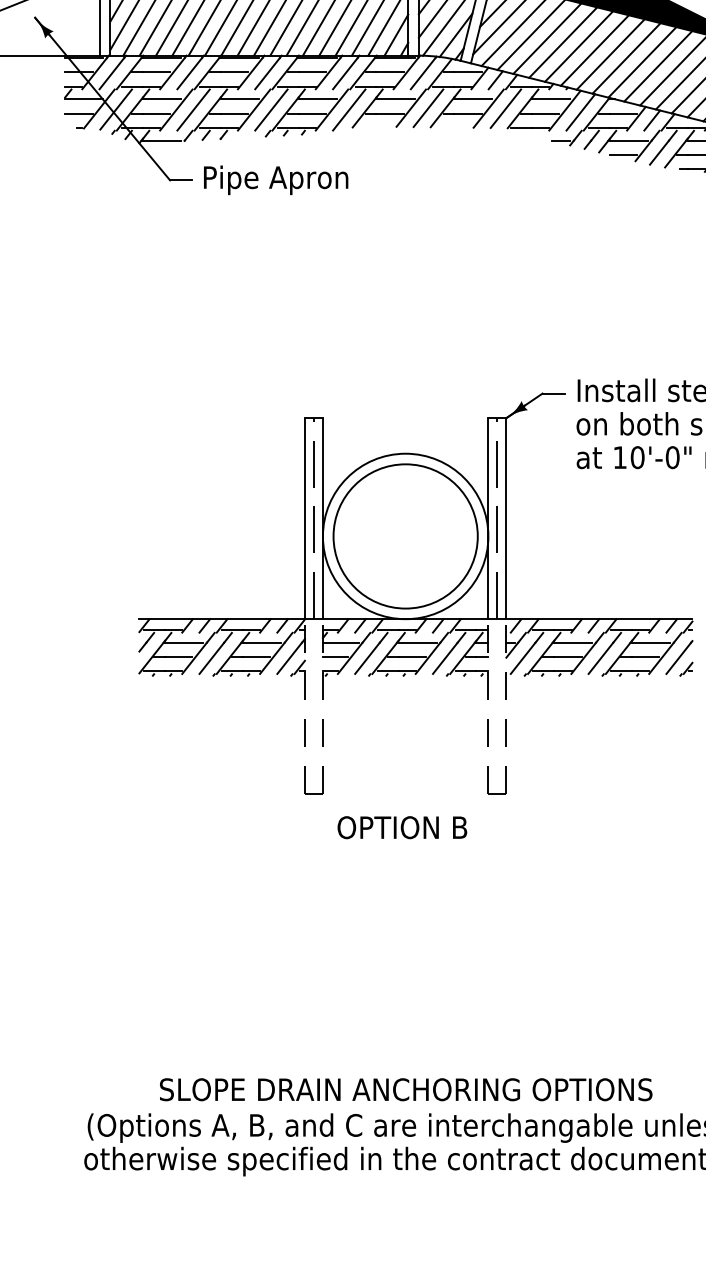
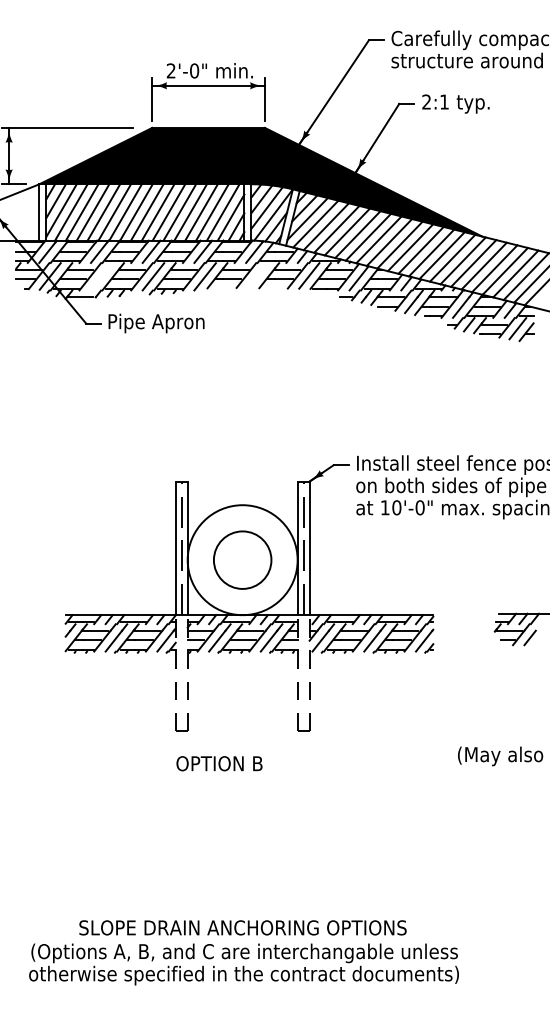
line: (427, 108) -> (257, 275), removed
line: (193, 109) -> (101, 276), removed
circle: (405, 536) -> (242, 560), size x0.6
text: (402, 827) -> (219, 763), moved

